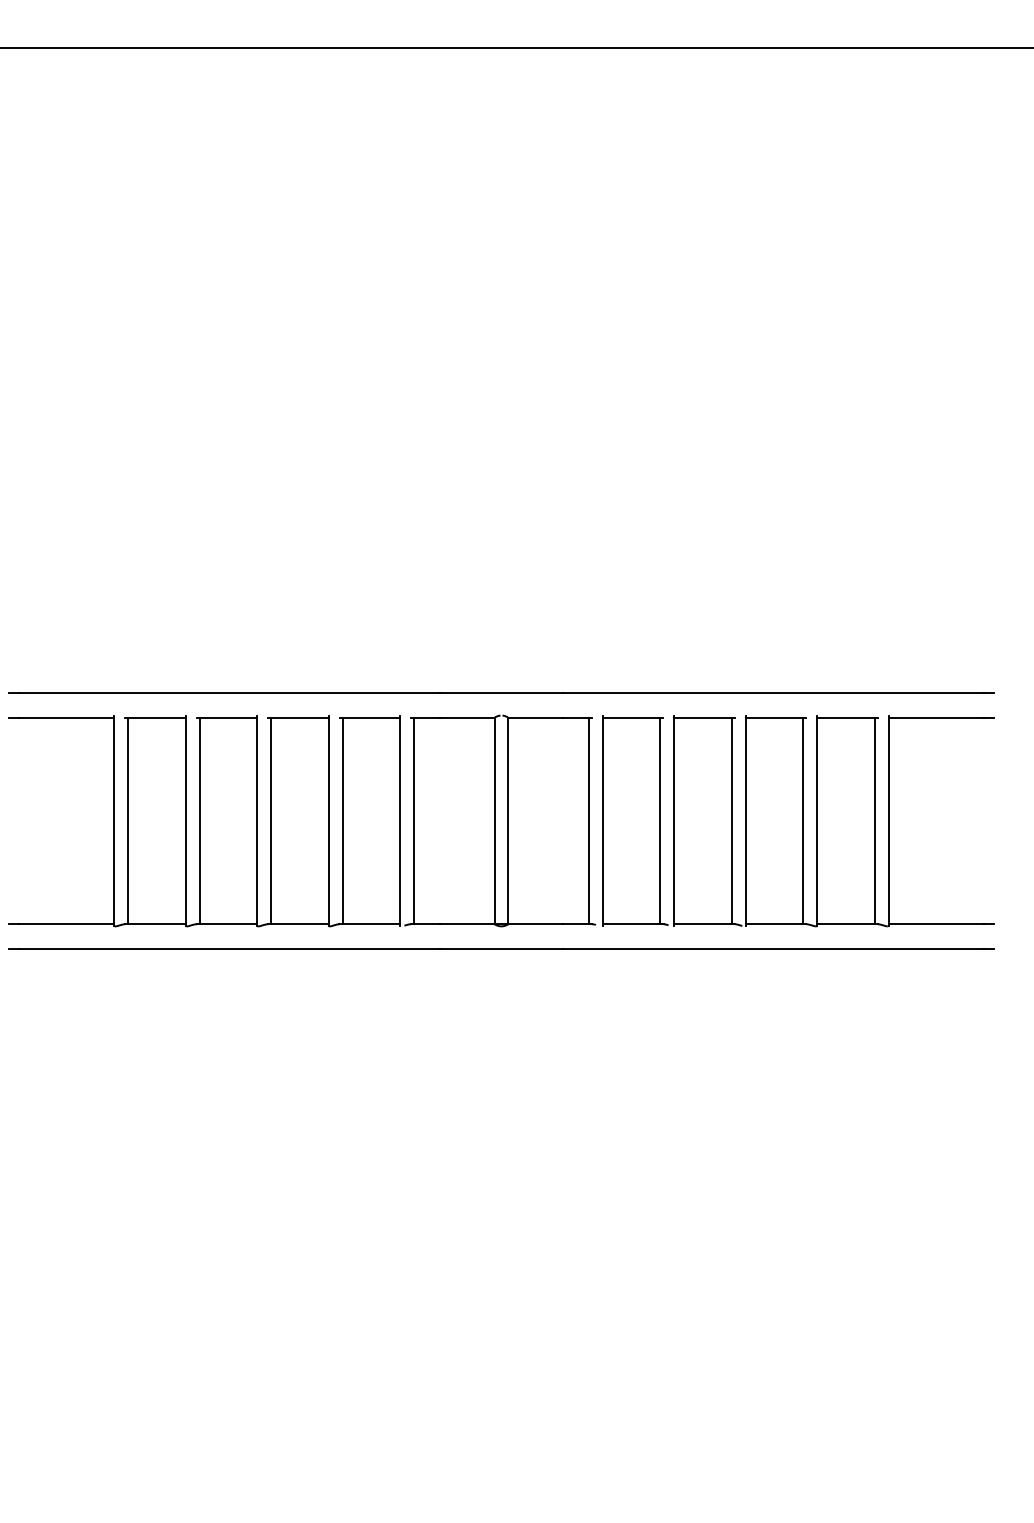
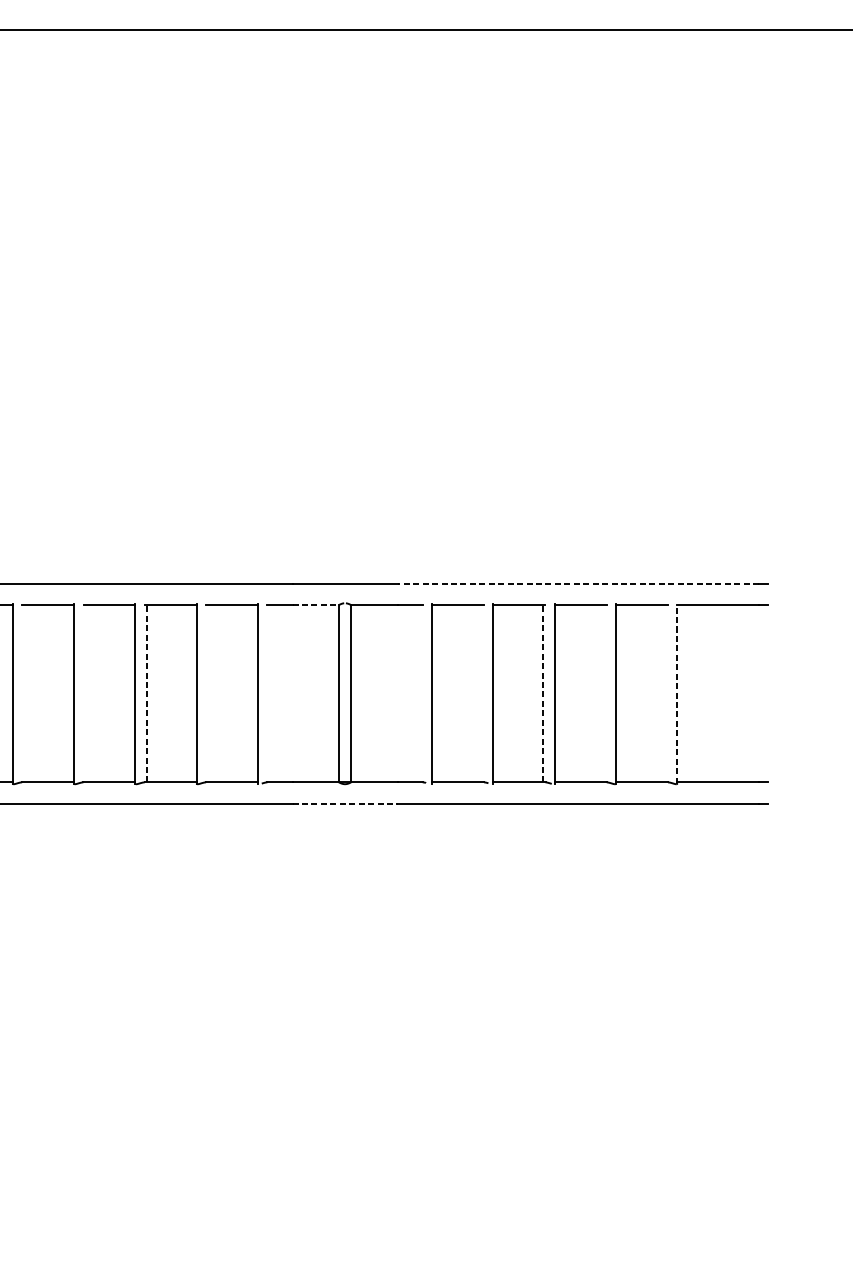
line: (773, 692) -> (578, 583), solid -> dashed
line: (467, 717) -> (315, 604), solid -> dashed
line: (128, 820) -> (24, 693), removed
line: (199, 820) -> (85, 693), removed
line: (271, 820) -> (147, 693), solid -> dashed
line: (342, 820) -> (208, 693), removed
line: (414, 820) -> (270, 693), removed
line: (588, 820) -> (419, 693), removed
line: (660, 820) -> (481, 693), removed
line: (731, 820) -> (542, 693), solid -> dashed
line: (803, 820) -> (604, 693), removed
line: (874, 820) -> (665, 693), removed
line: (888, 820) -> (677, 693), solid -> dashed
line: (501, 949) -> (345, 804), solid -> dashed

